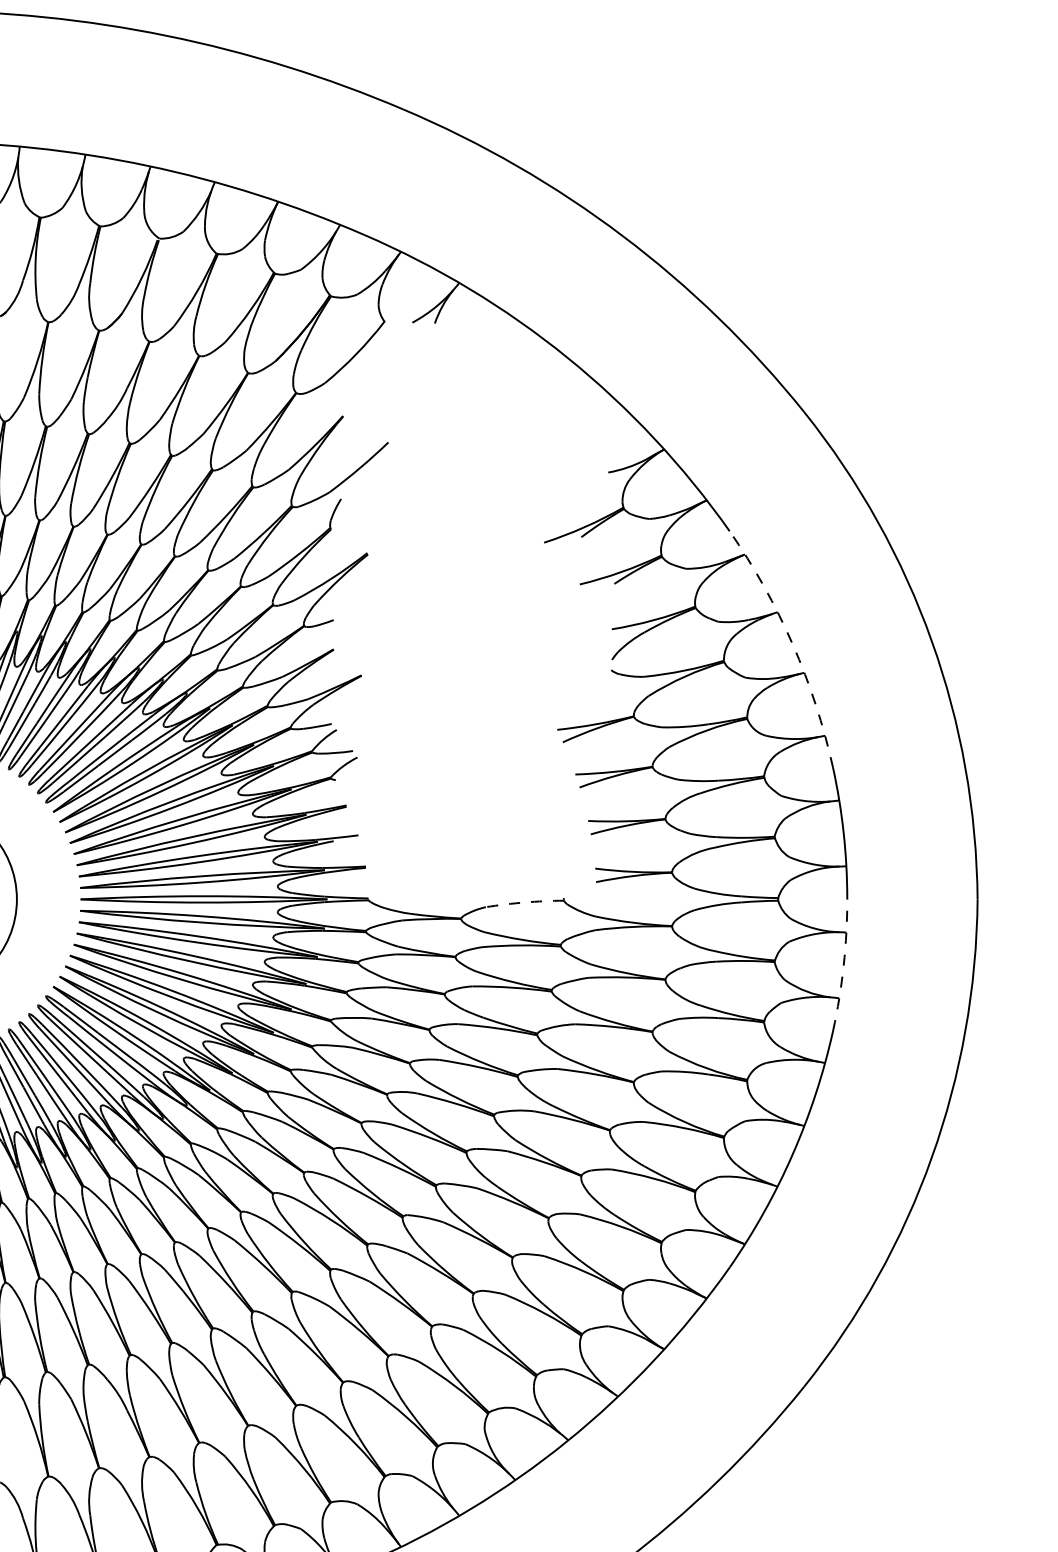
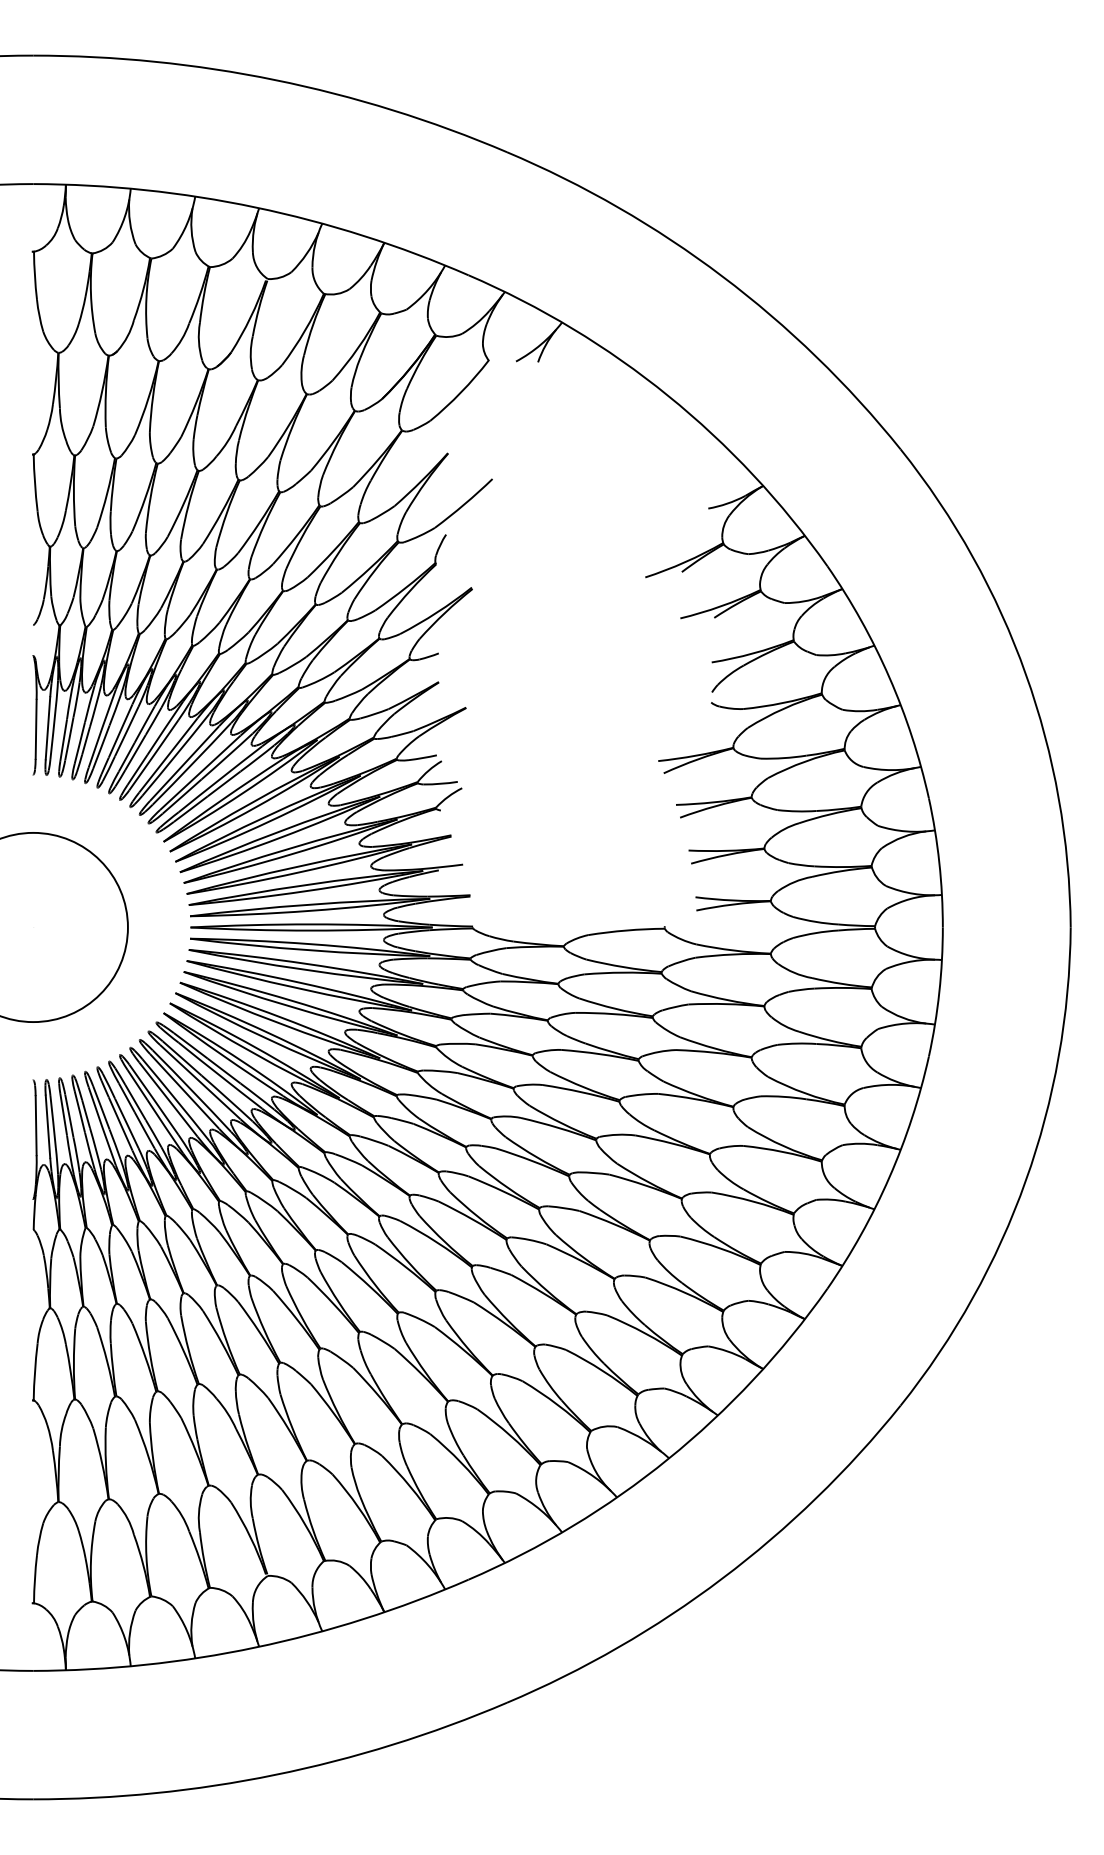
arc: (792, 644) -> (889, 677), dashed -> solid
arc: (524, 902) -> (626, 930), dashed -> solid
arc: (843, 965) -> (939, 992), dashed -> solid

